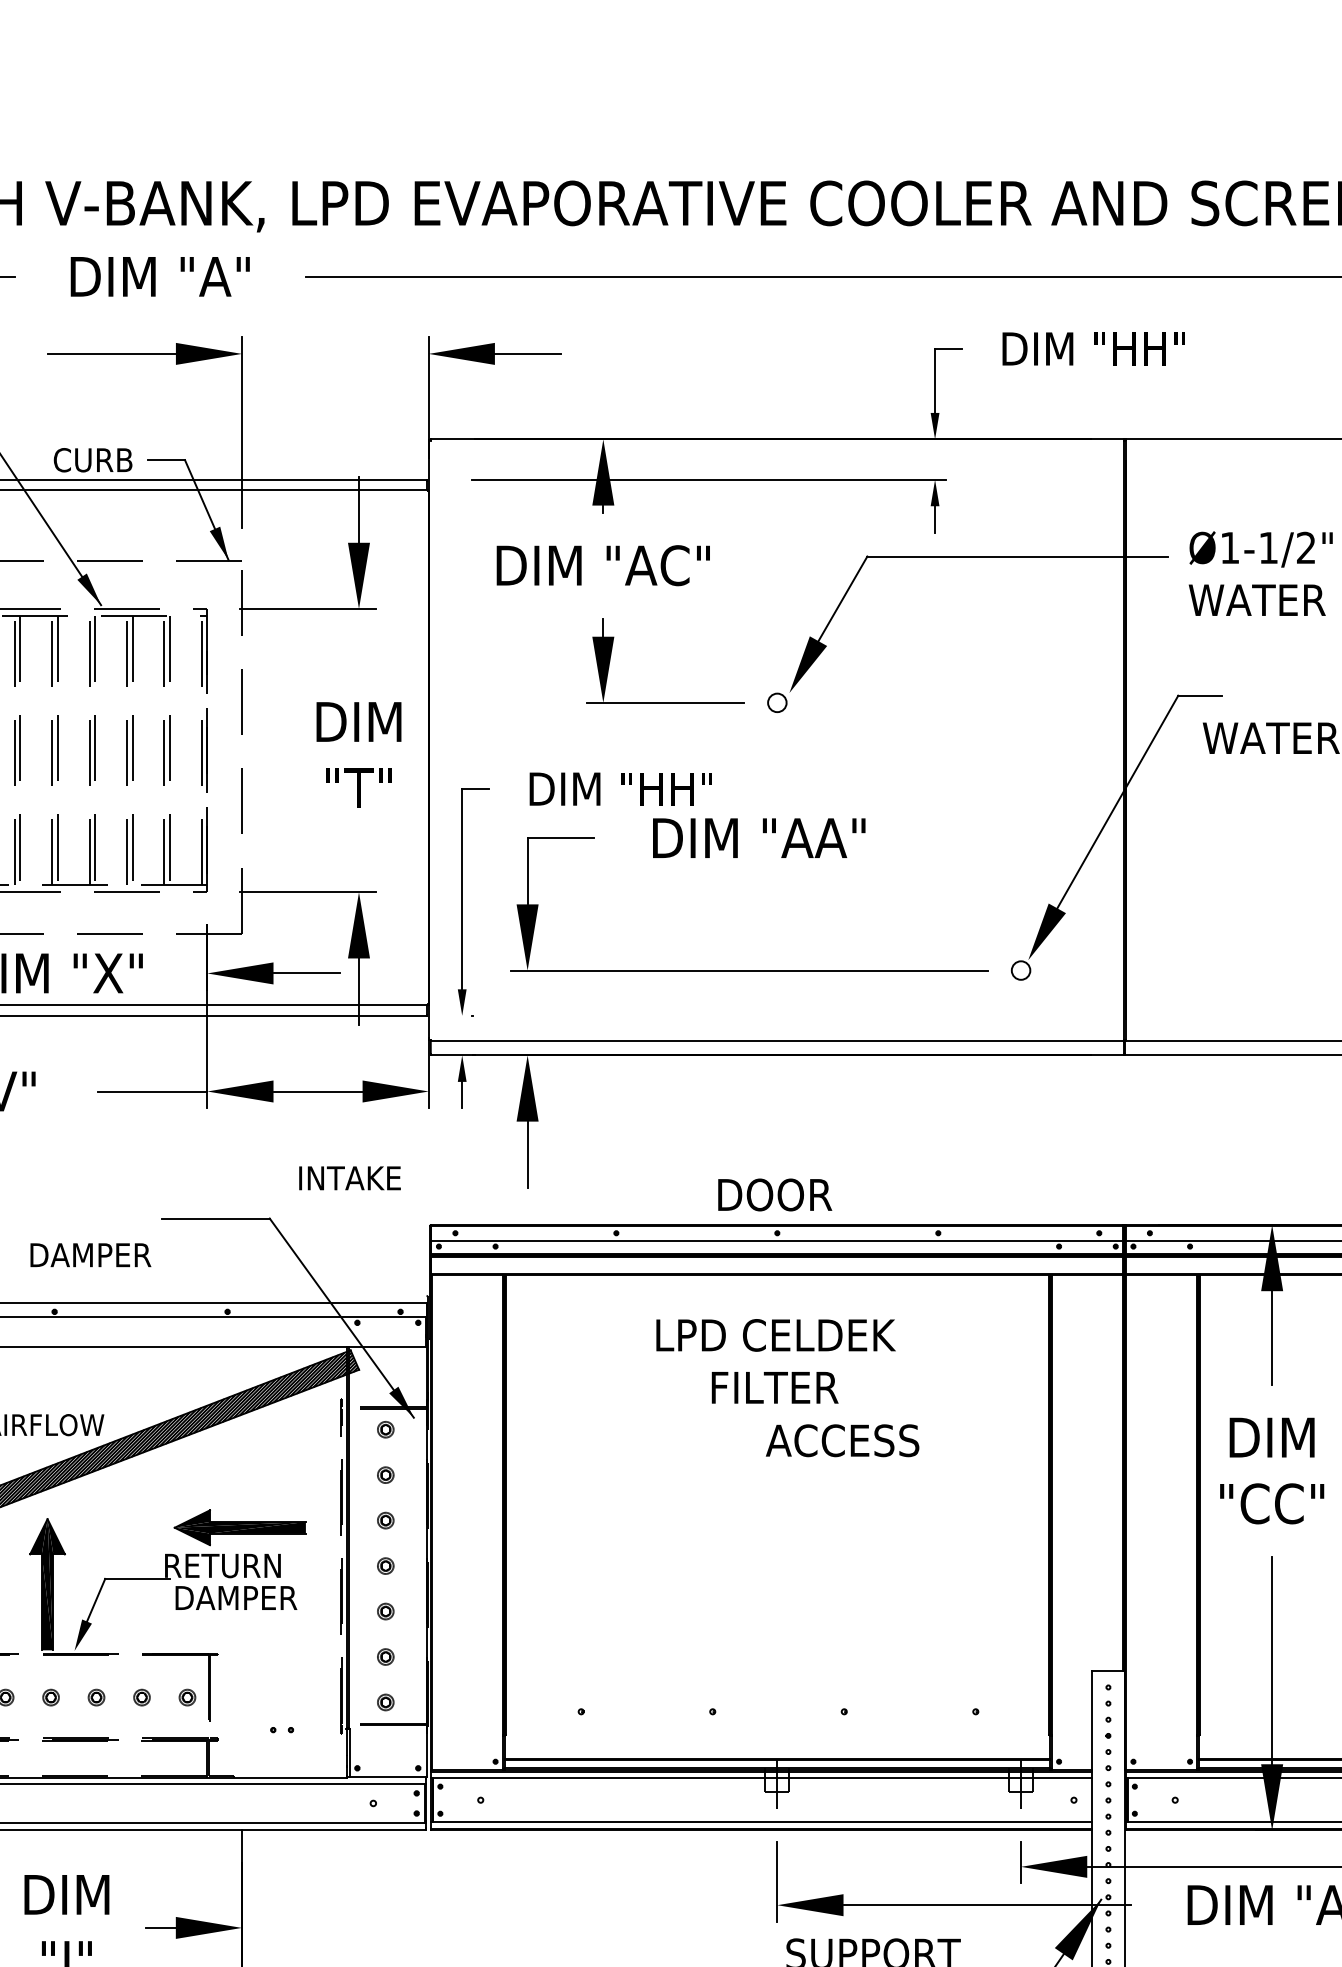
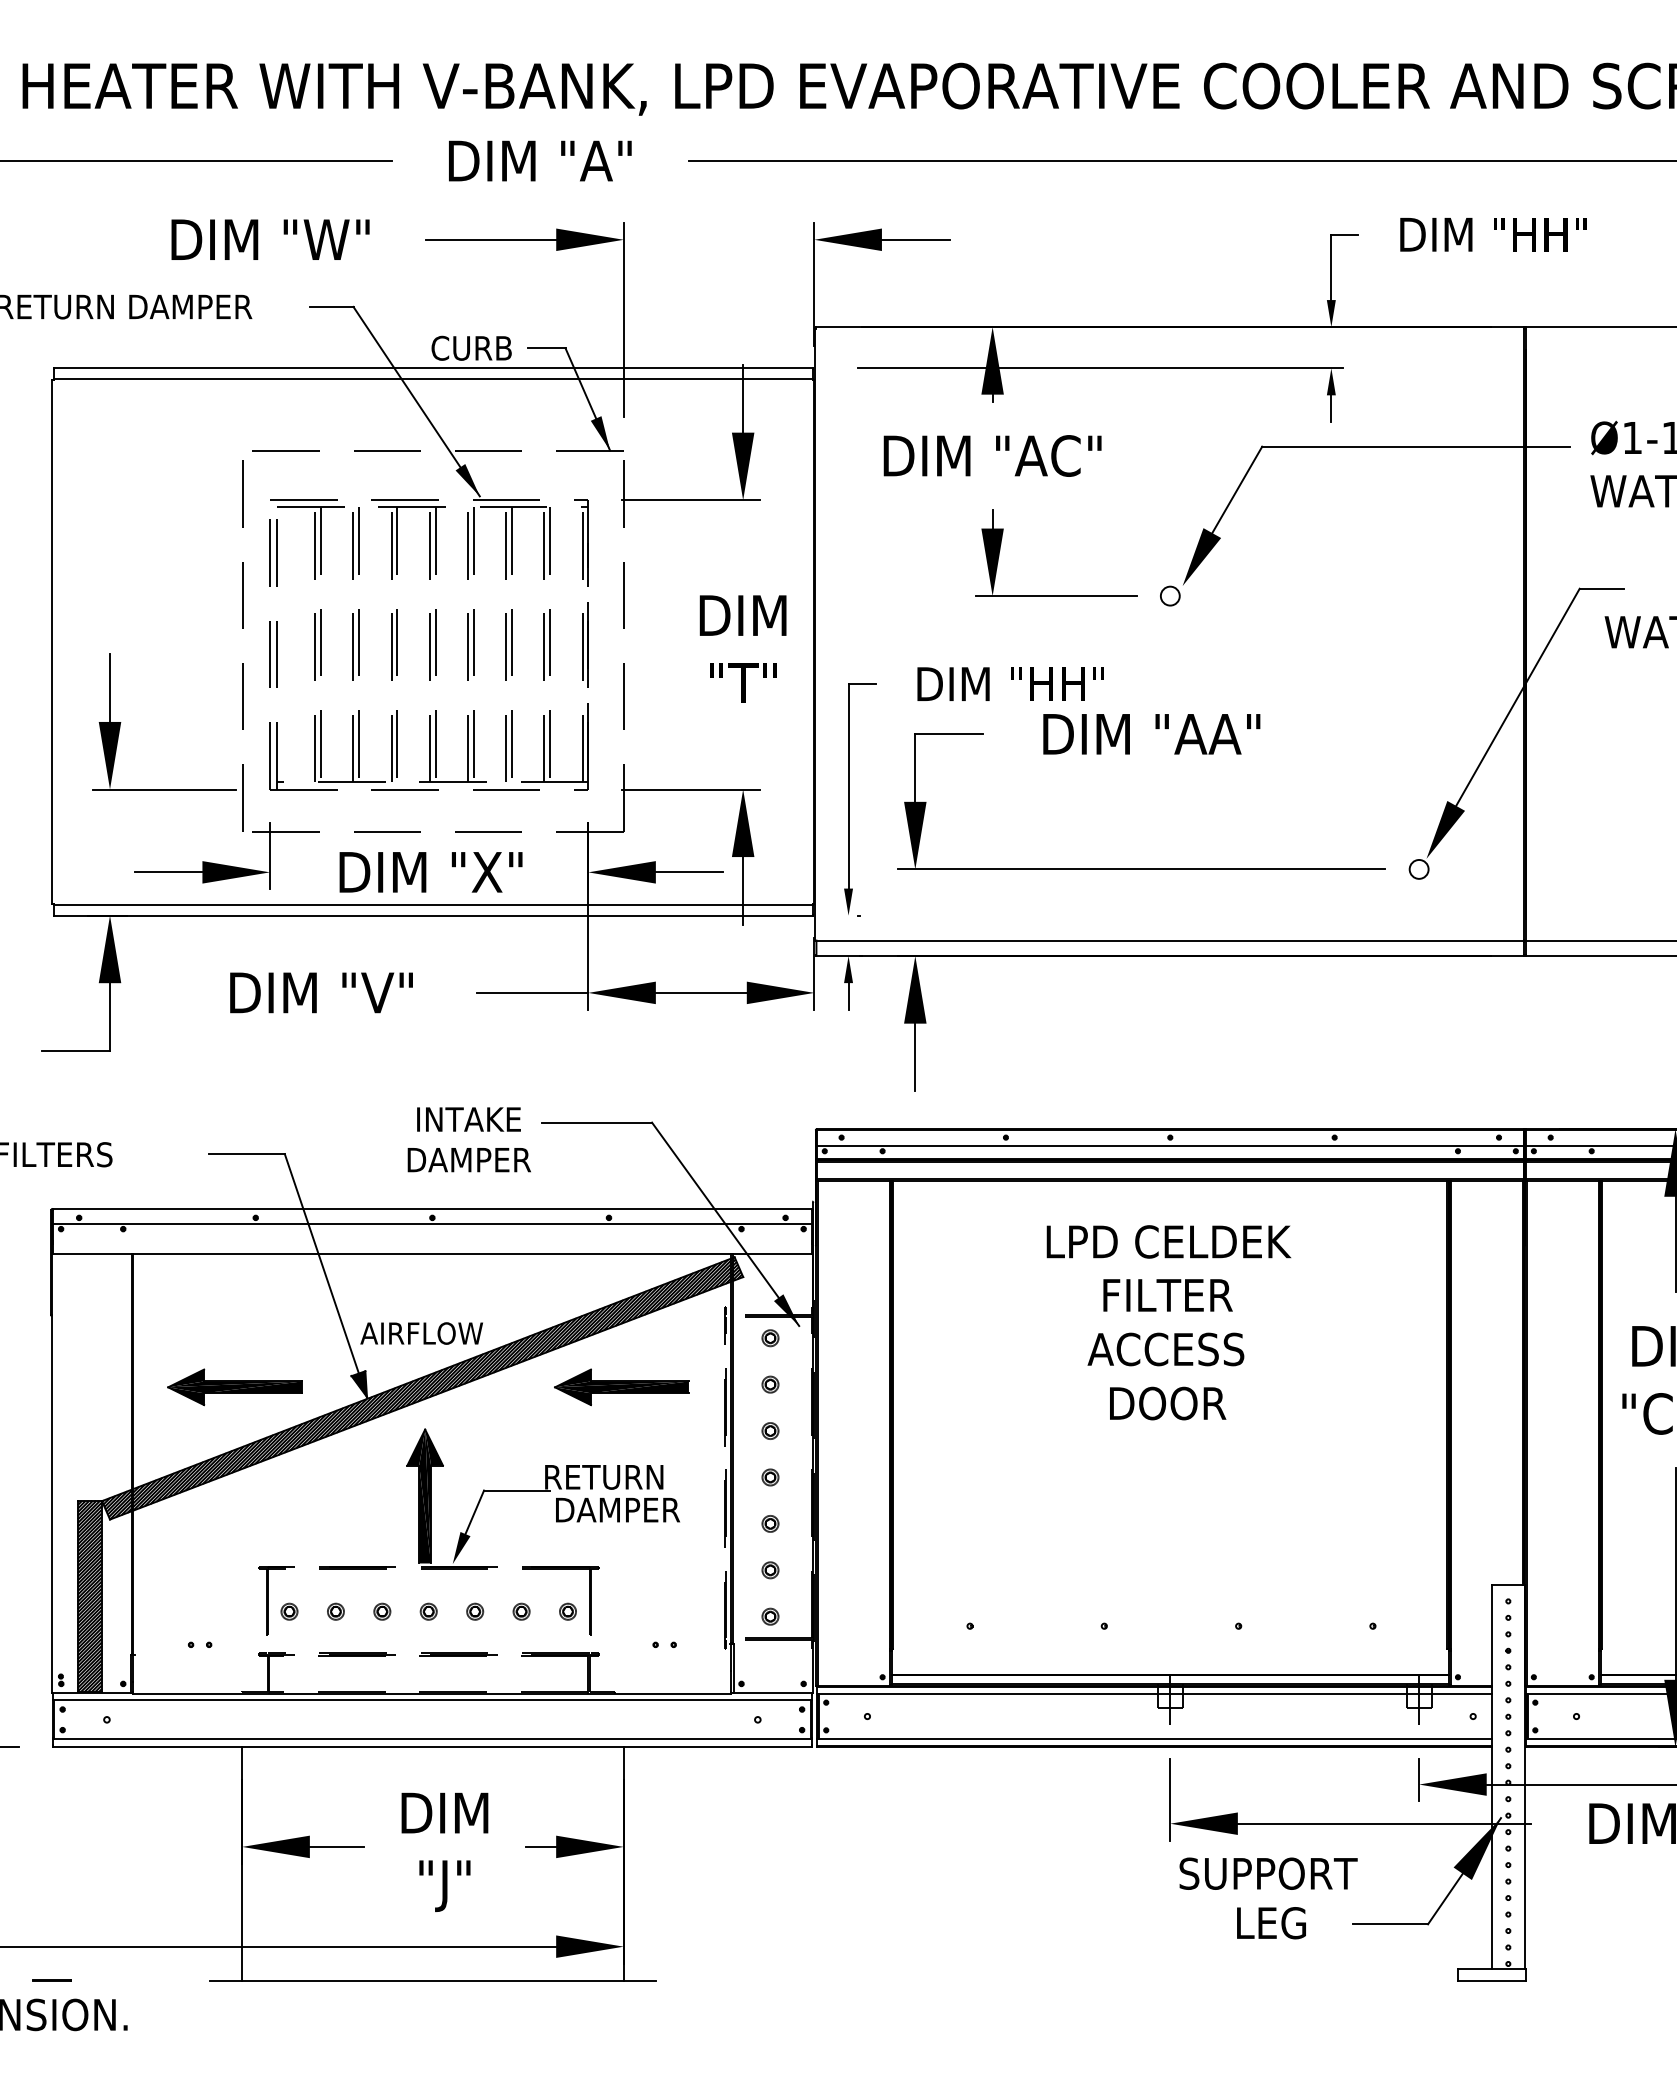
text: (349, 1178) -> (468, 1119), moved
text: (775, 1194) -> (1168, 1403), moved
text: (842, 1440) -> (1165, 1349), moved
part: (239, 1527) -> (621, 1387), moved

